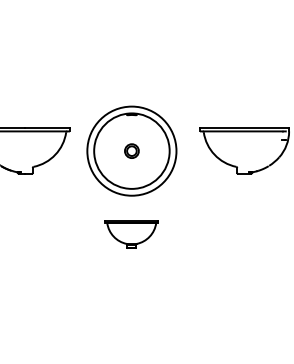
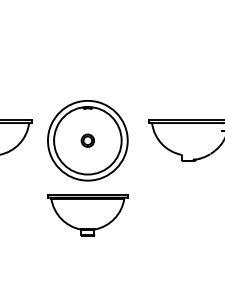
part: (131, 234) -> (87, 215), size x1.67

